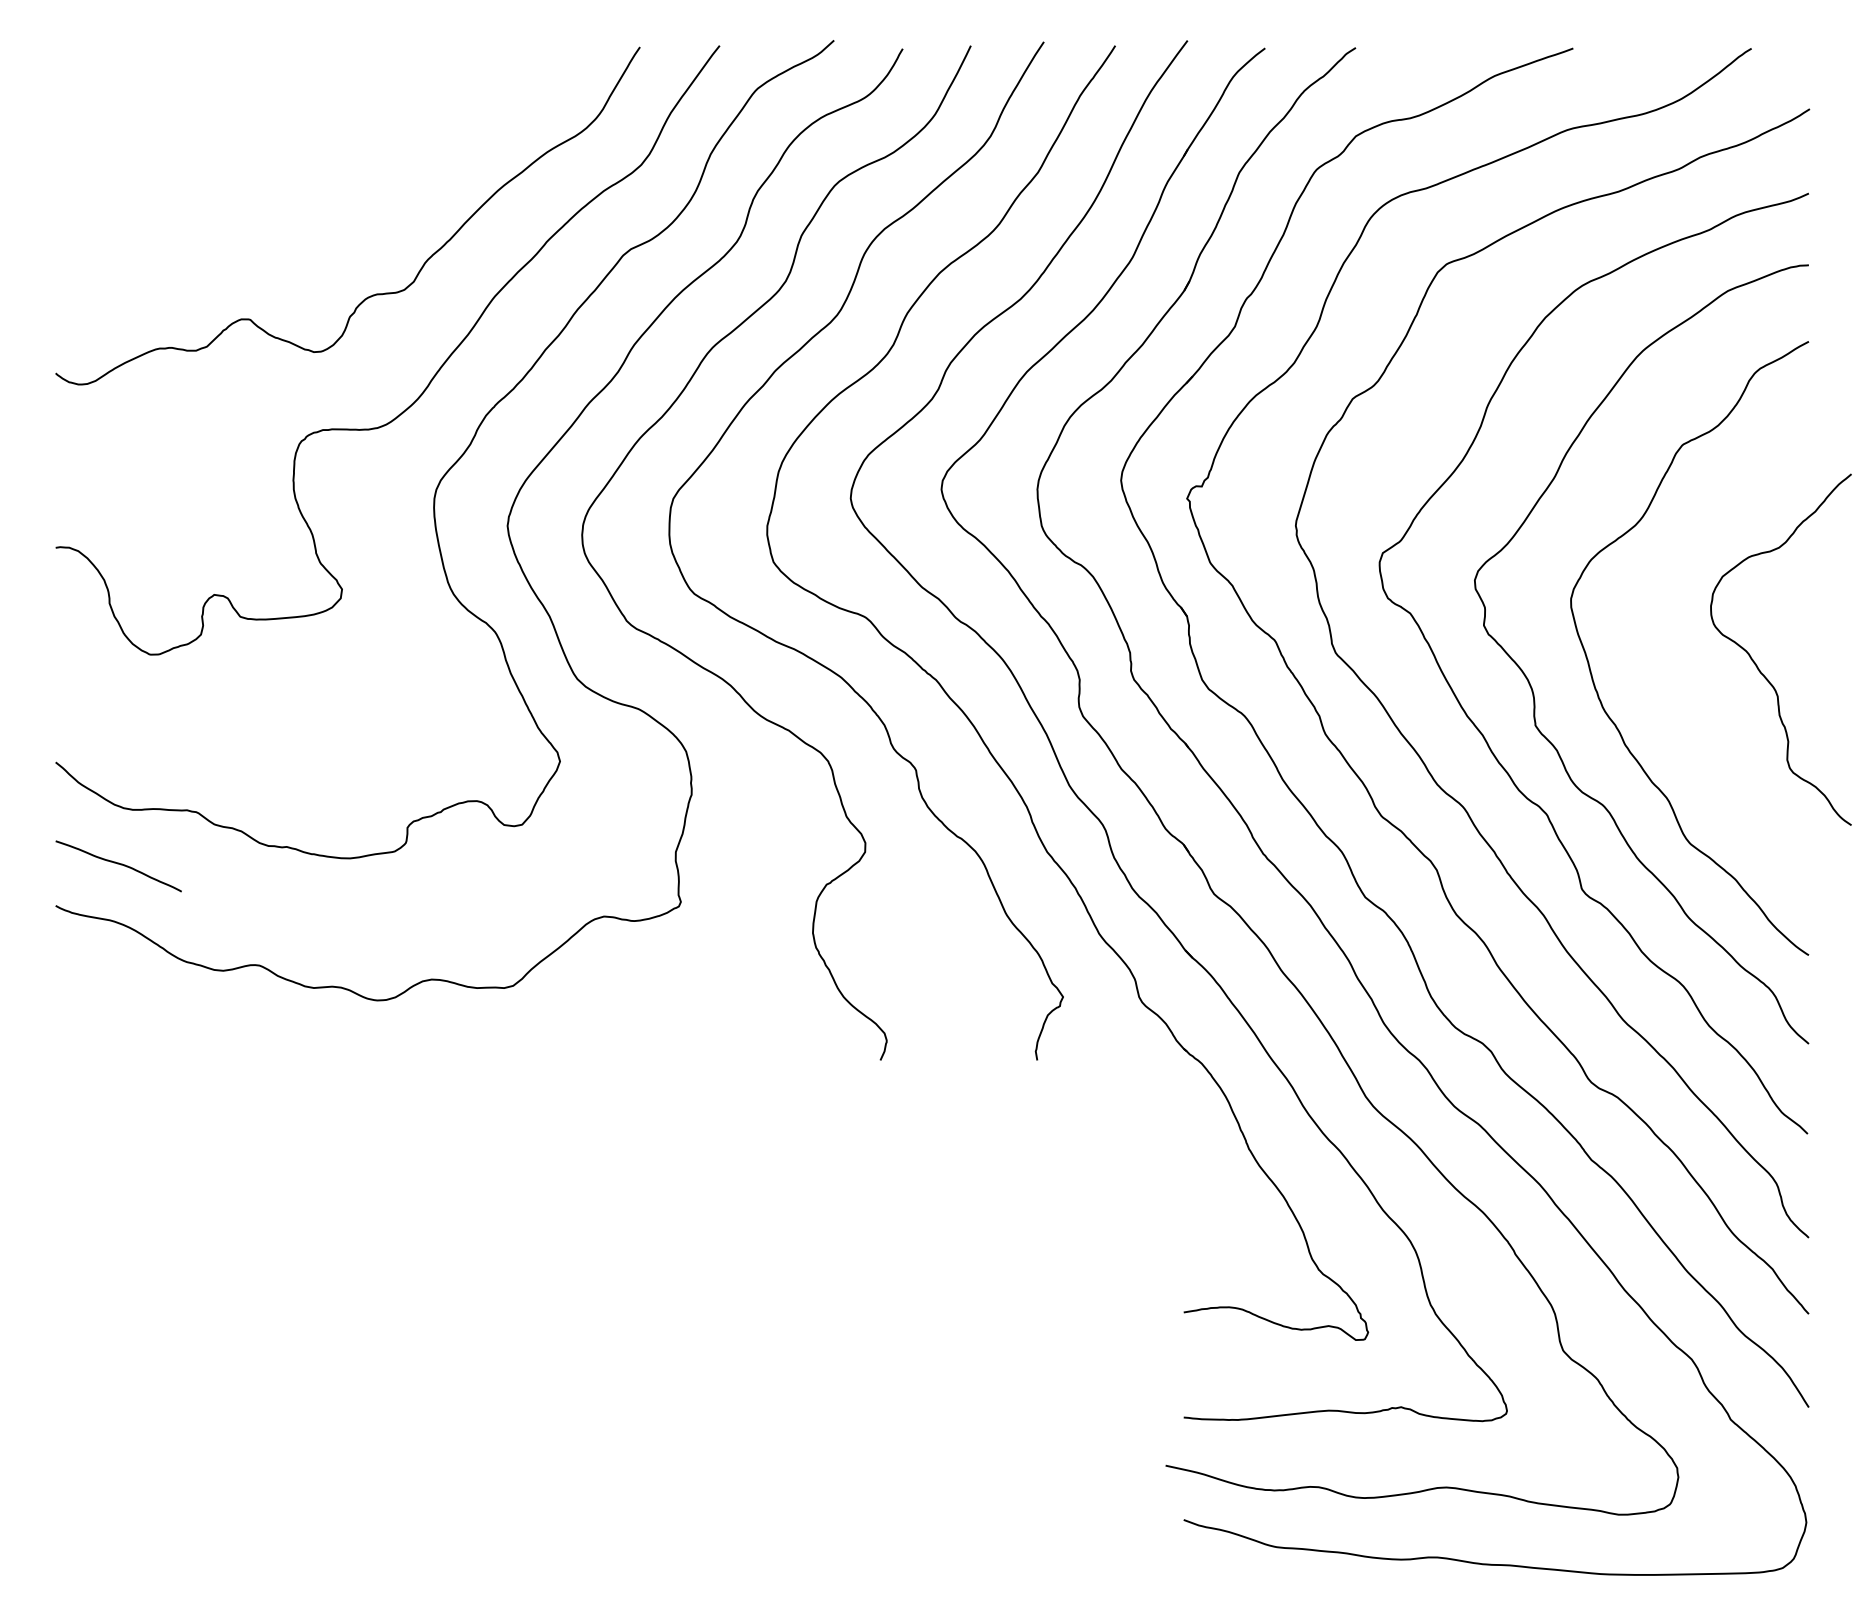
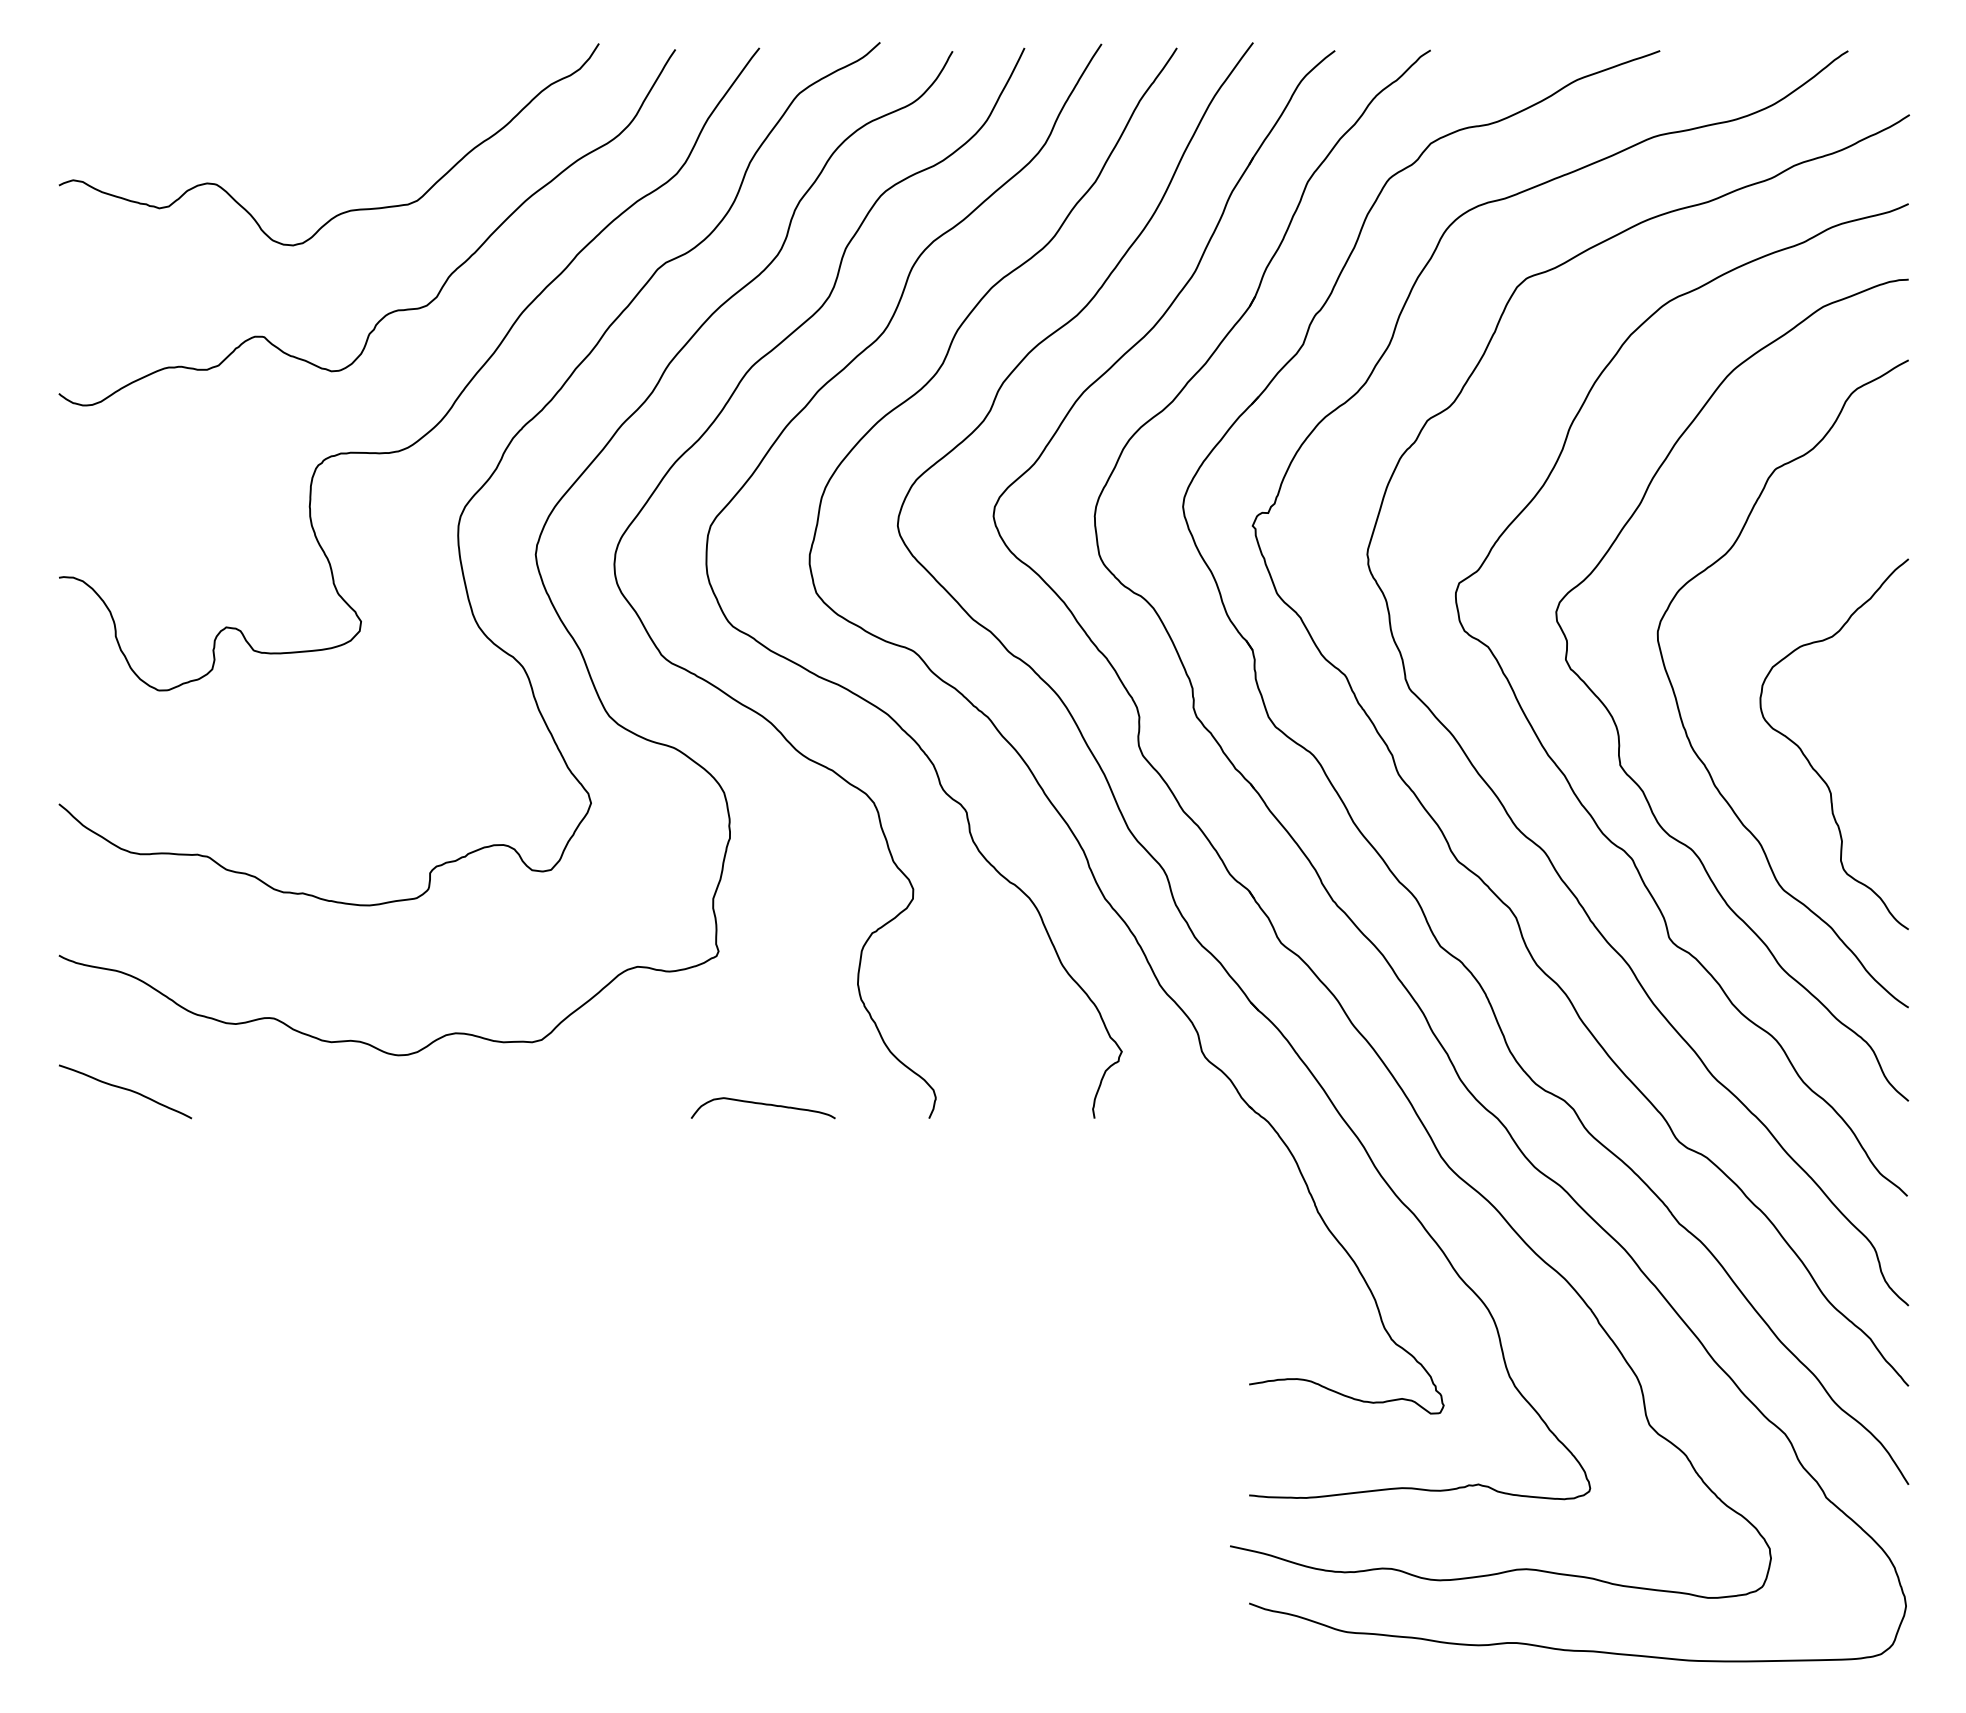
curve: (332, 198) -> (350, 209), added
curve: (1757, 665) -> (1809, 760), moved
curve: (119, 865) -> (126, 1090), moved
curve: (724, 1048) -> (764, 1105), added

